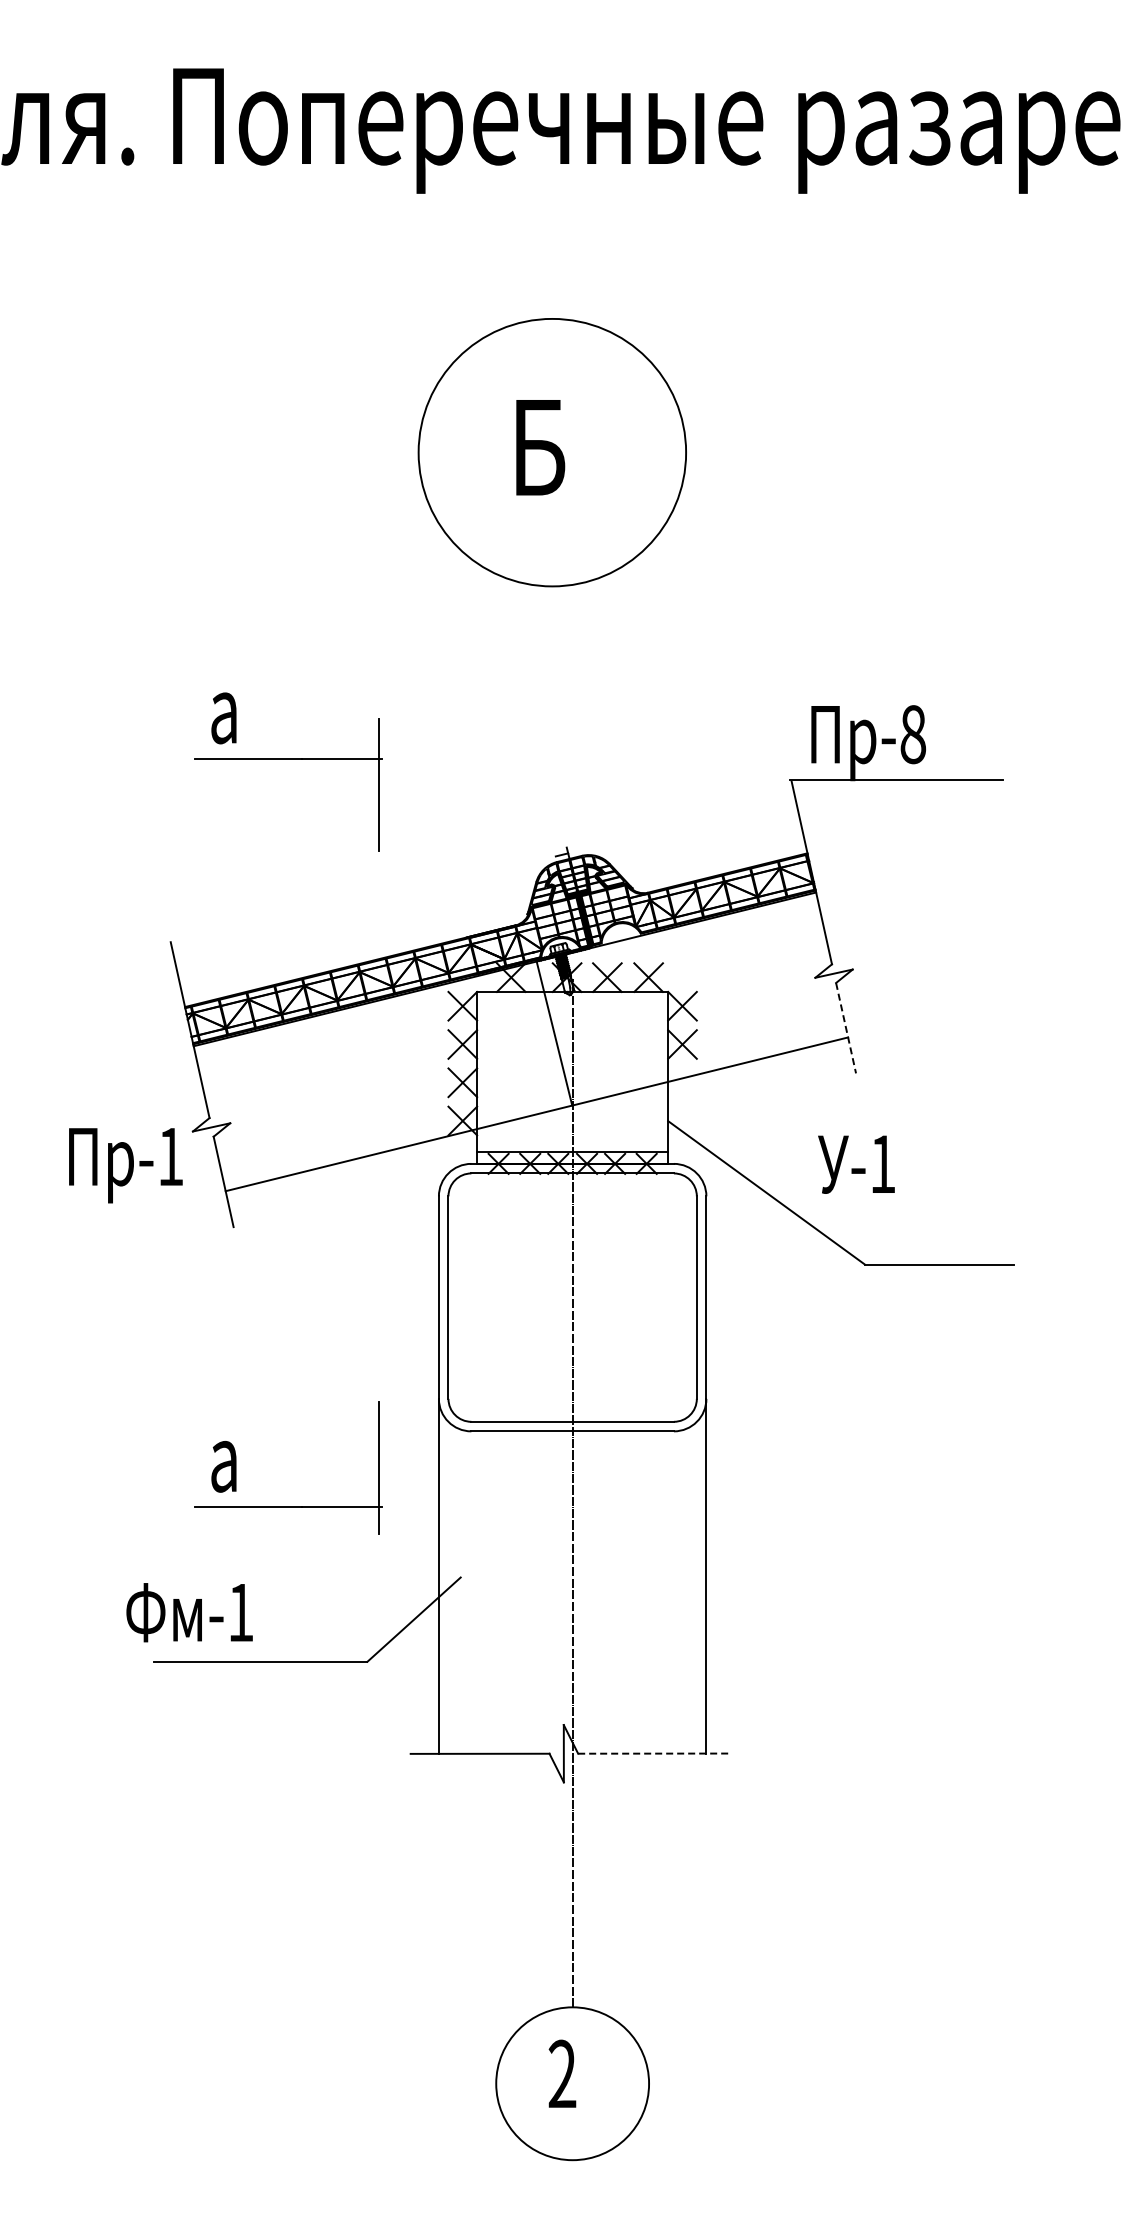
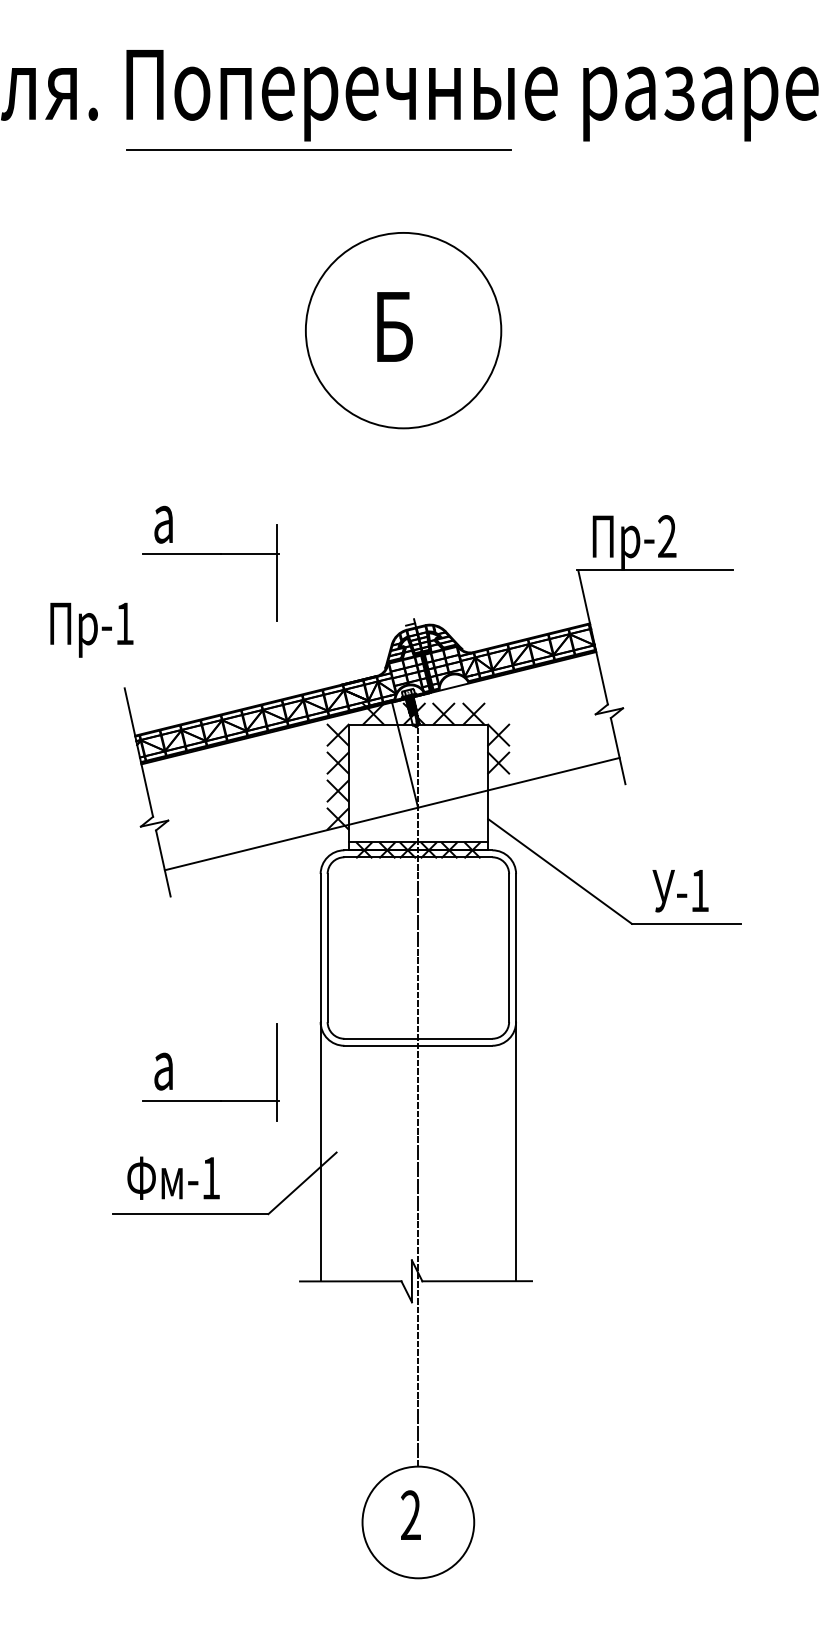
line: (436, 205) -> (318, 150), added
text: (913, 734) -> (667, 536), -8 -> -2
line: (846, 1028) -> (618, 751), dashed -> solid
text: (856, 1164) -> (680, 890), moved
text: (125, 1165) -> (91, 630), moved
text: (189, 1612) -> (173, 1178), moved
line: (653, 1753) -> (477, 1281), dashed -> solid

